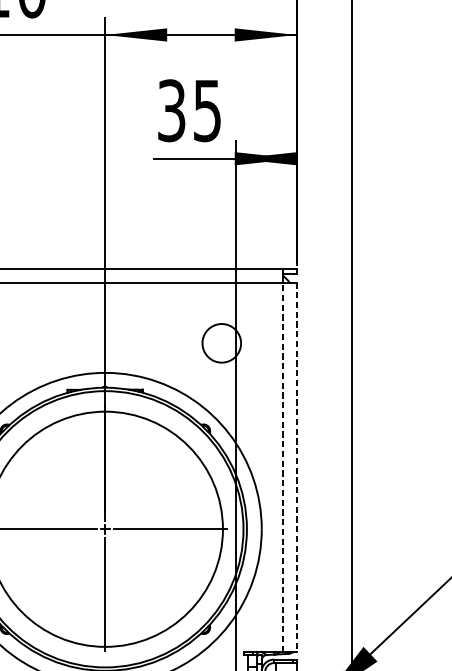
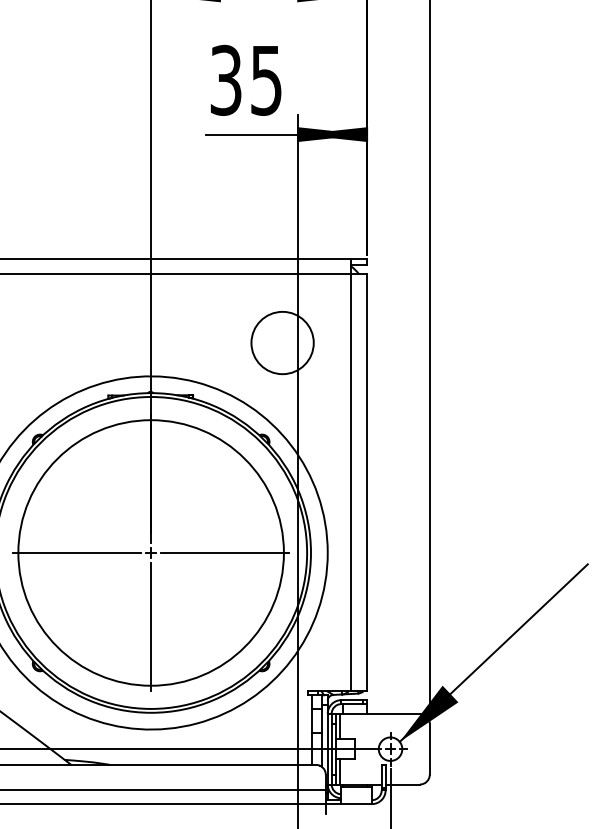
circle: (221, 342) -> (282, 342), size x1.43
line: (282, 466) -> (351, 482), dashed -> solid
line: (296, 466) -> (366, 482), dashed -> solid

